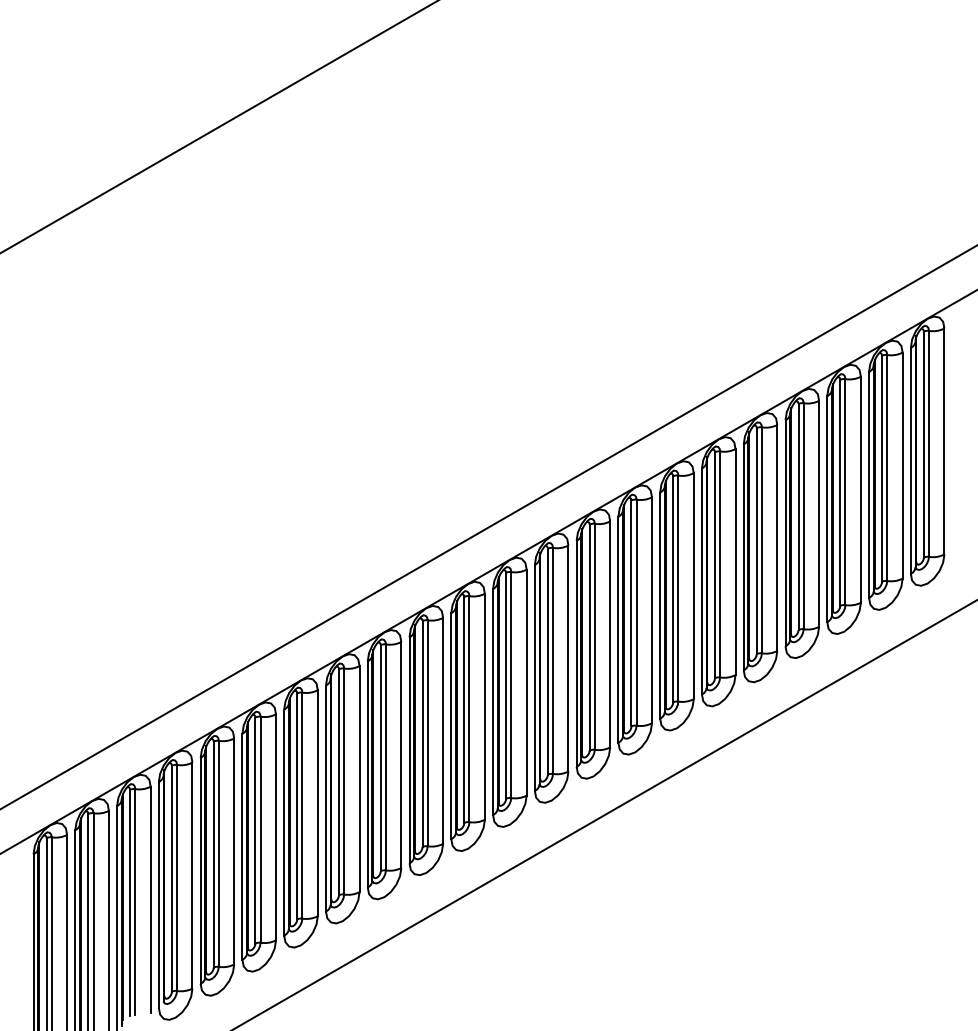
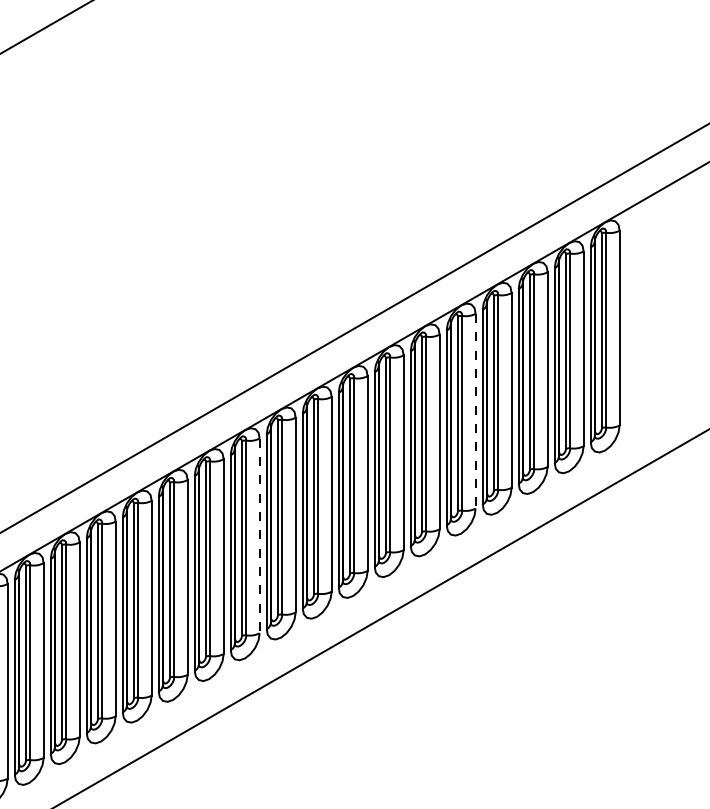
line: (777, 537) -> (475, 410), solid -> dashed
line: (526, 682) -> (259, 535), solid -> dashed

